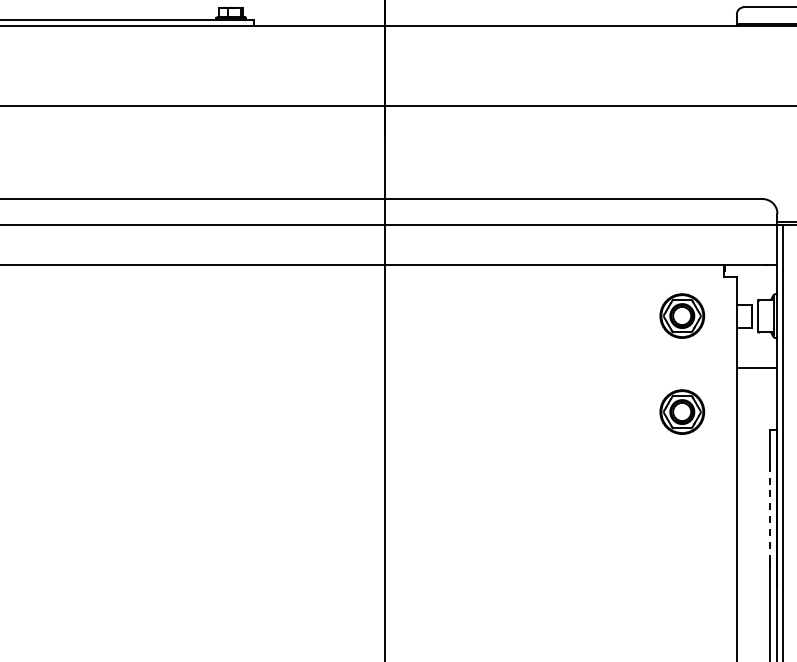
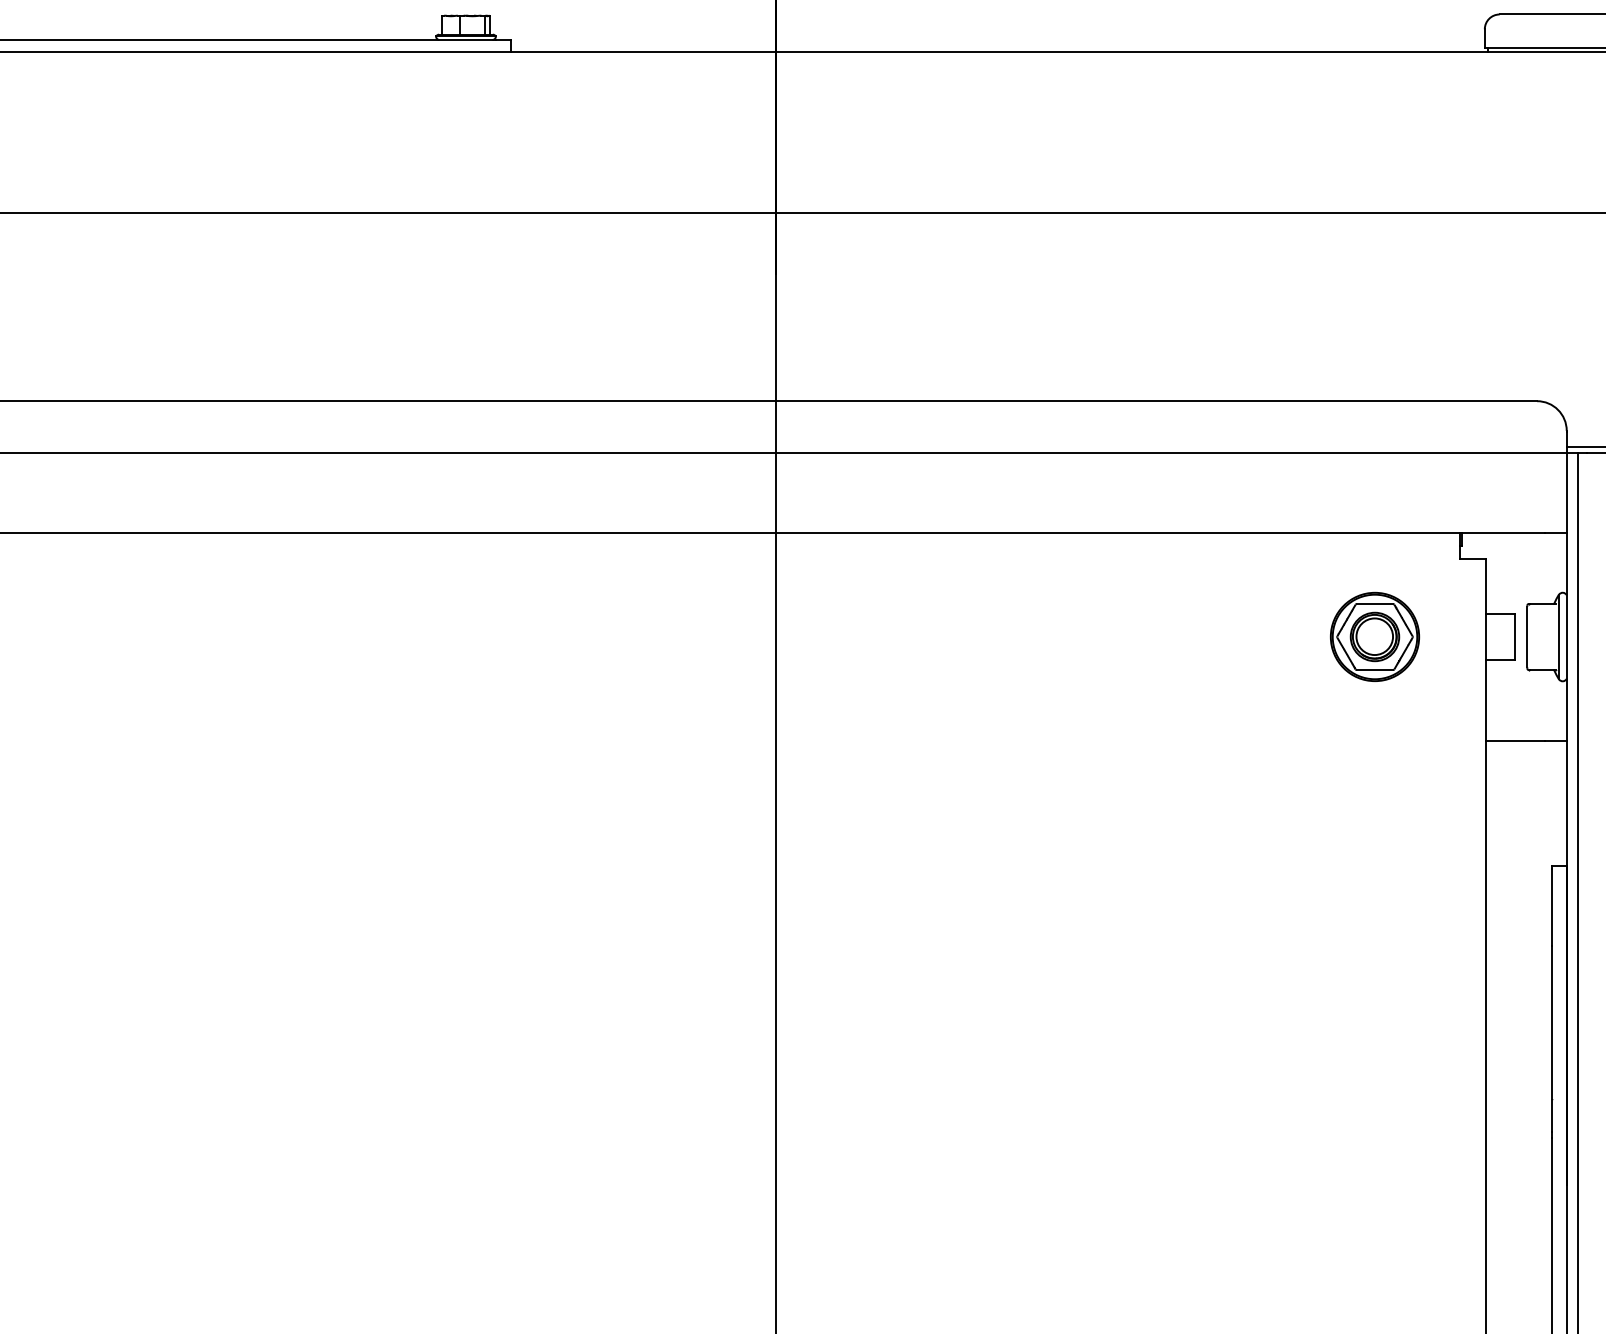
part: (682, 411) -> (1375, 829), removed
line: (770, 515) -> (1552, 1038), dashed -> solid

